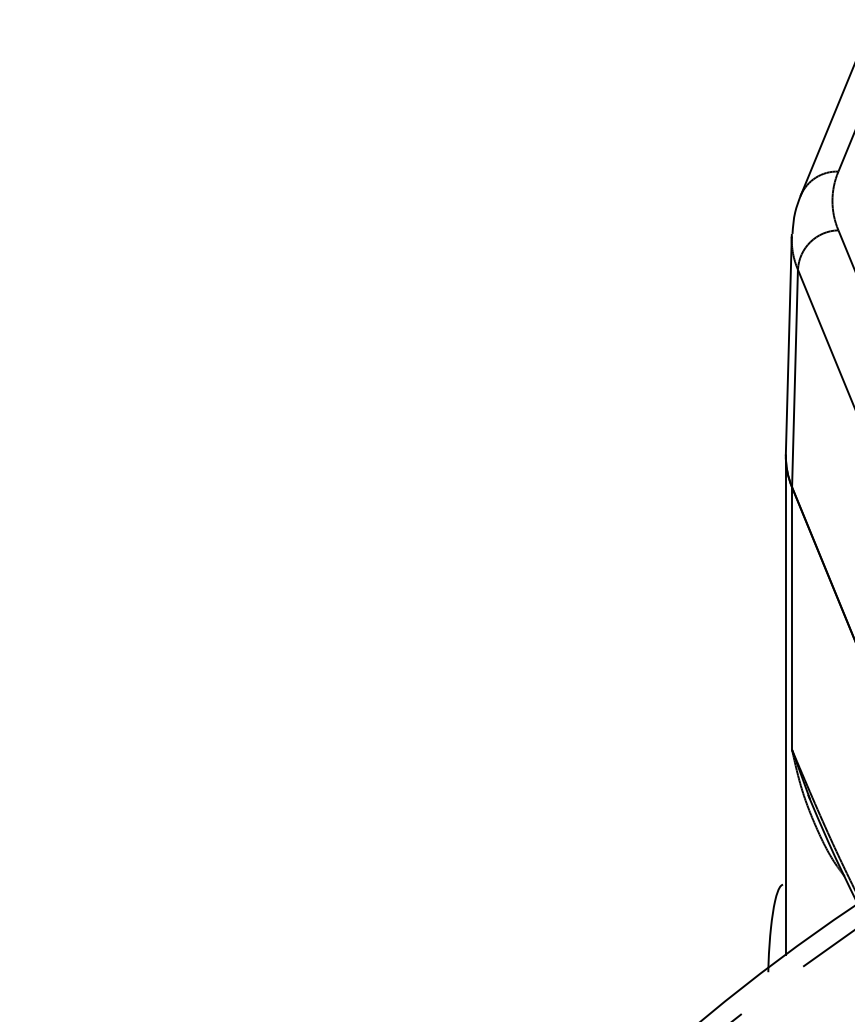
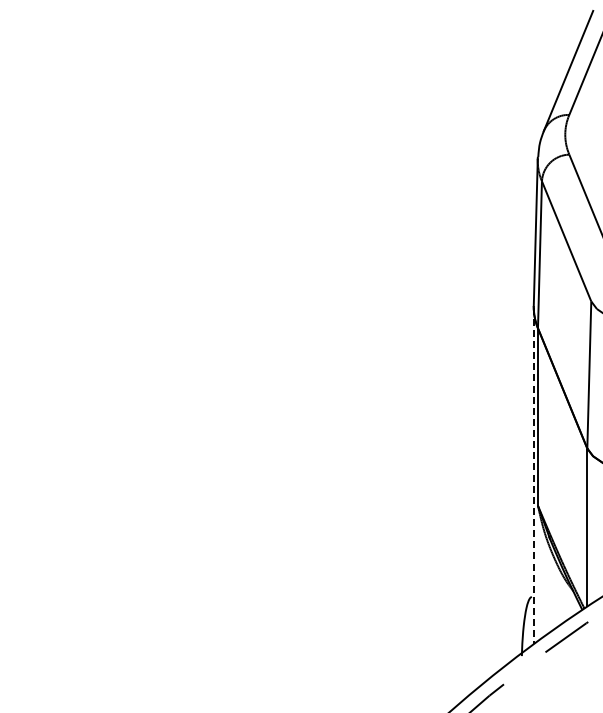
line: (785, 706) -> (533, 476), solid -> dashed

